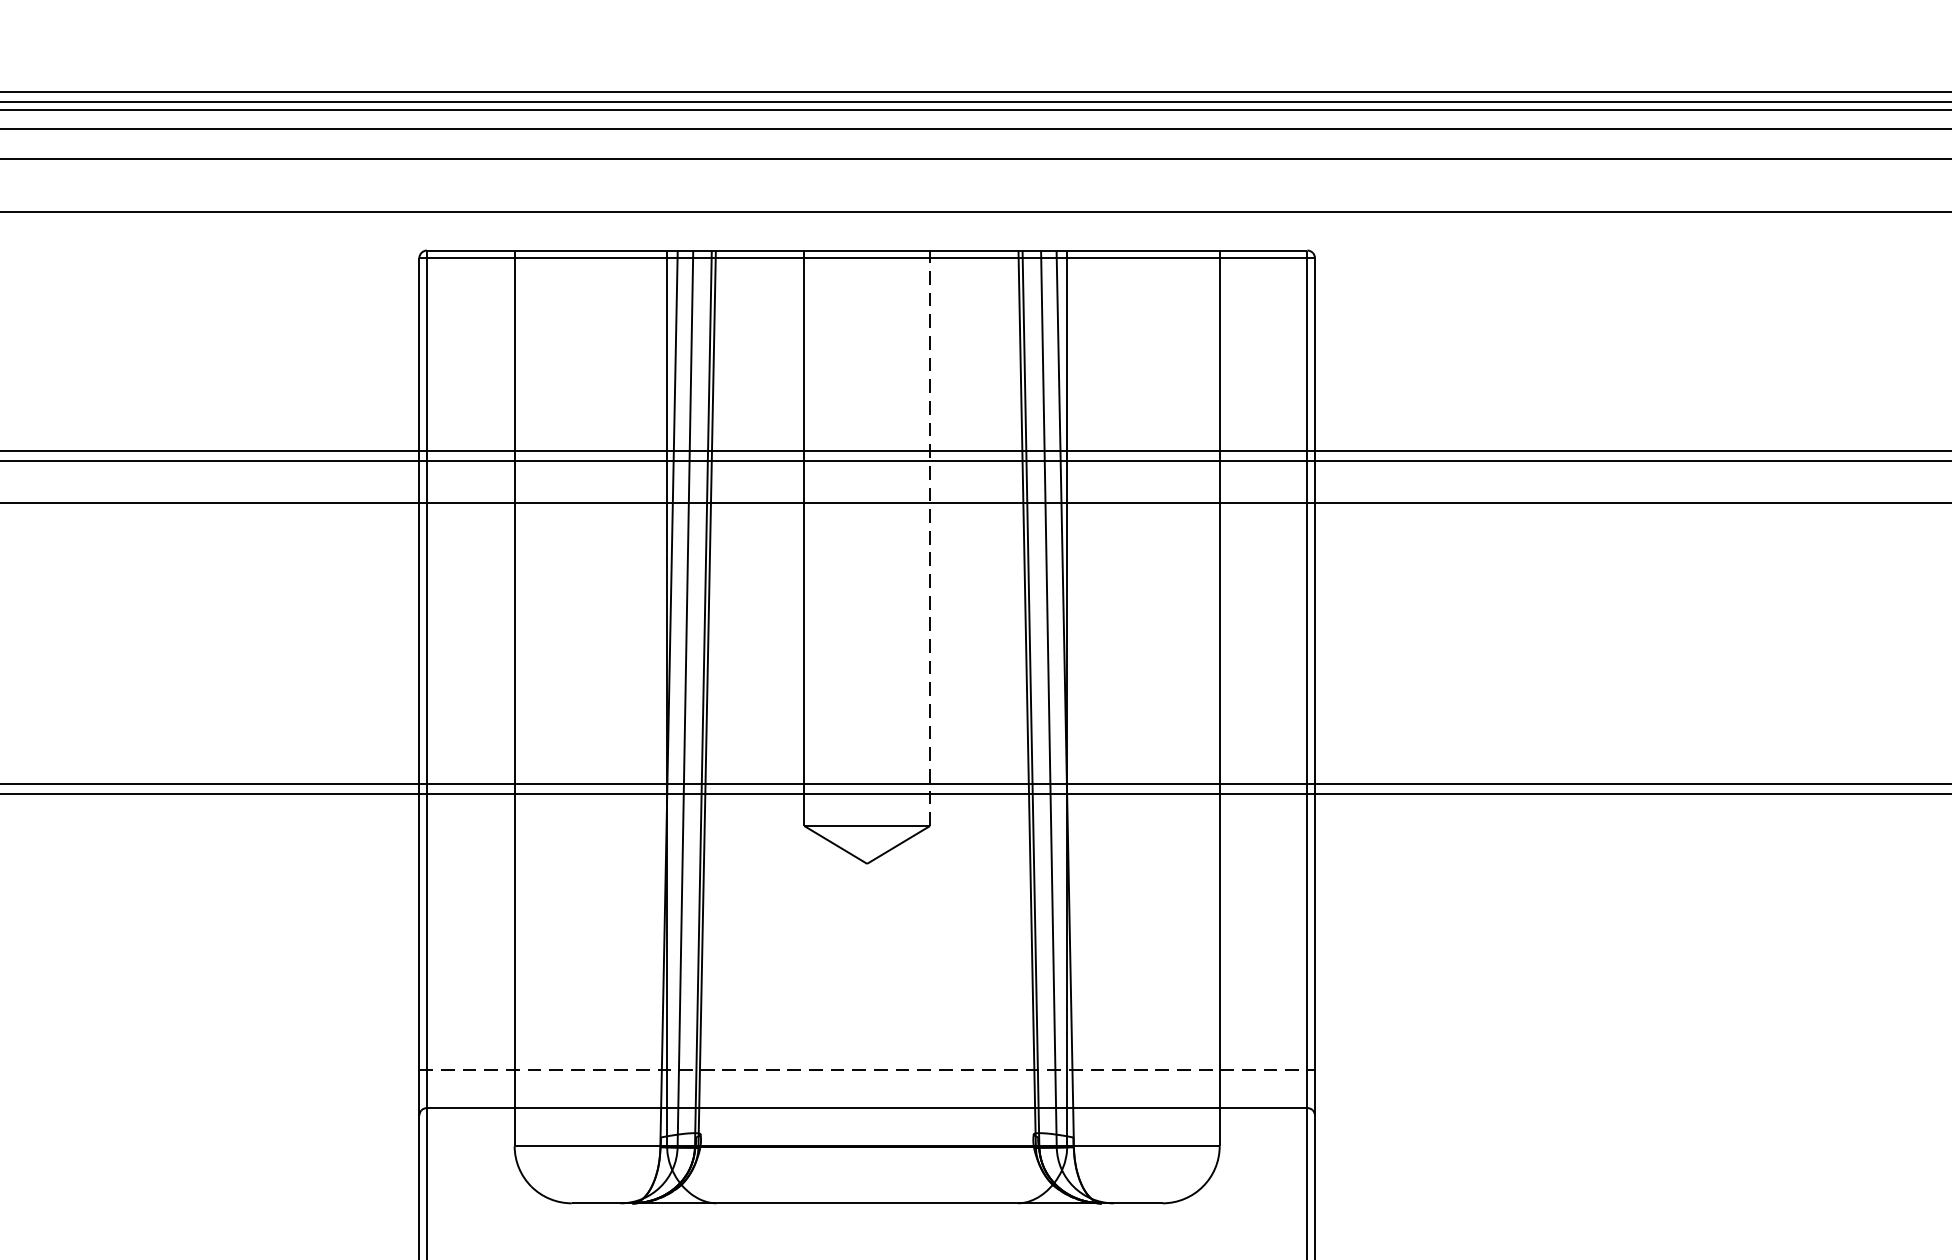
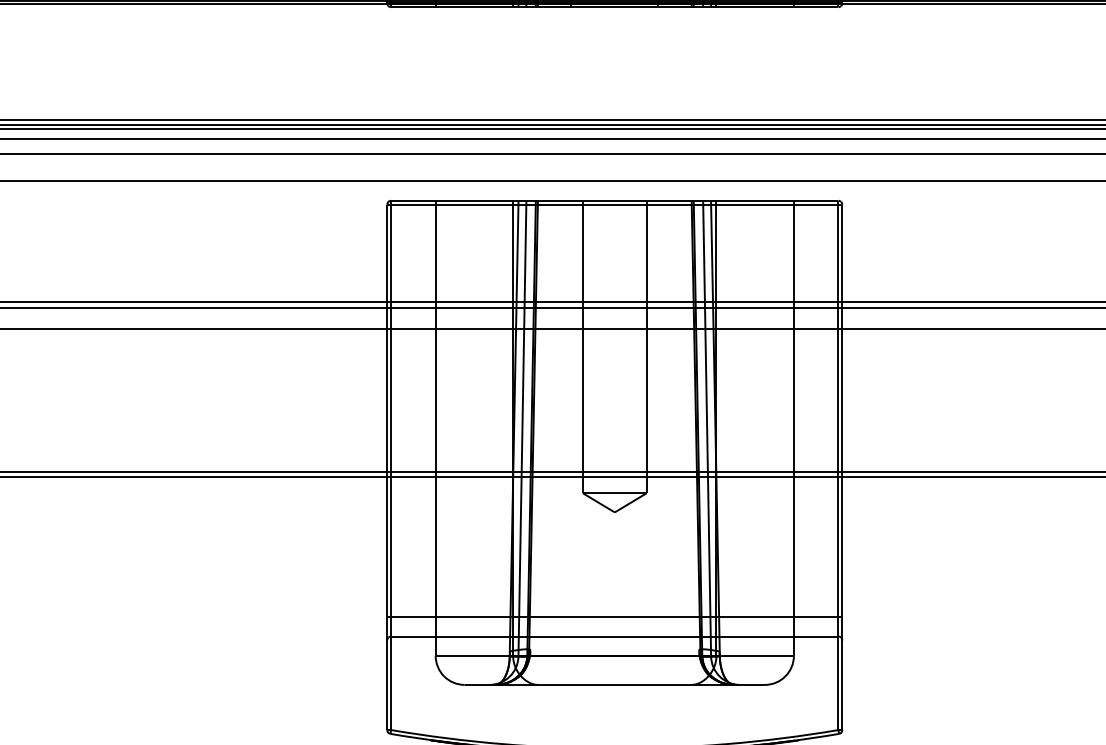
line: (929, 537) -> (646, 346), dashed -> solid
line: (866, 1070) -> (614, 617), dashed -> solid

